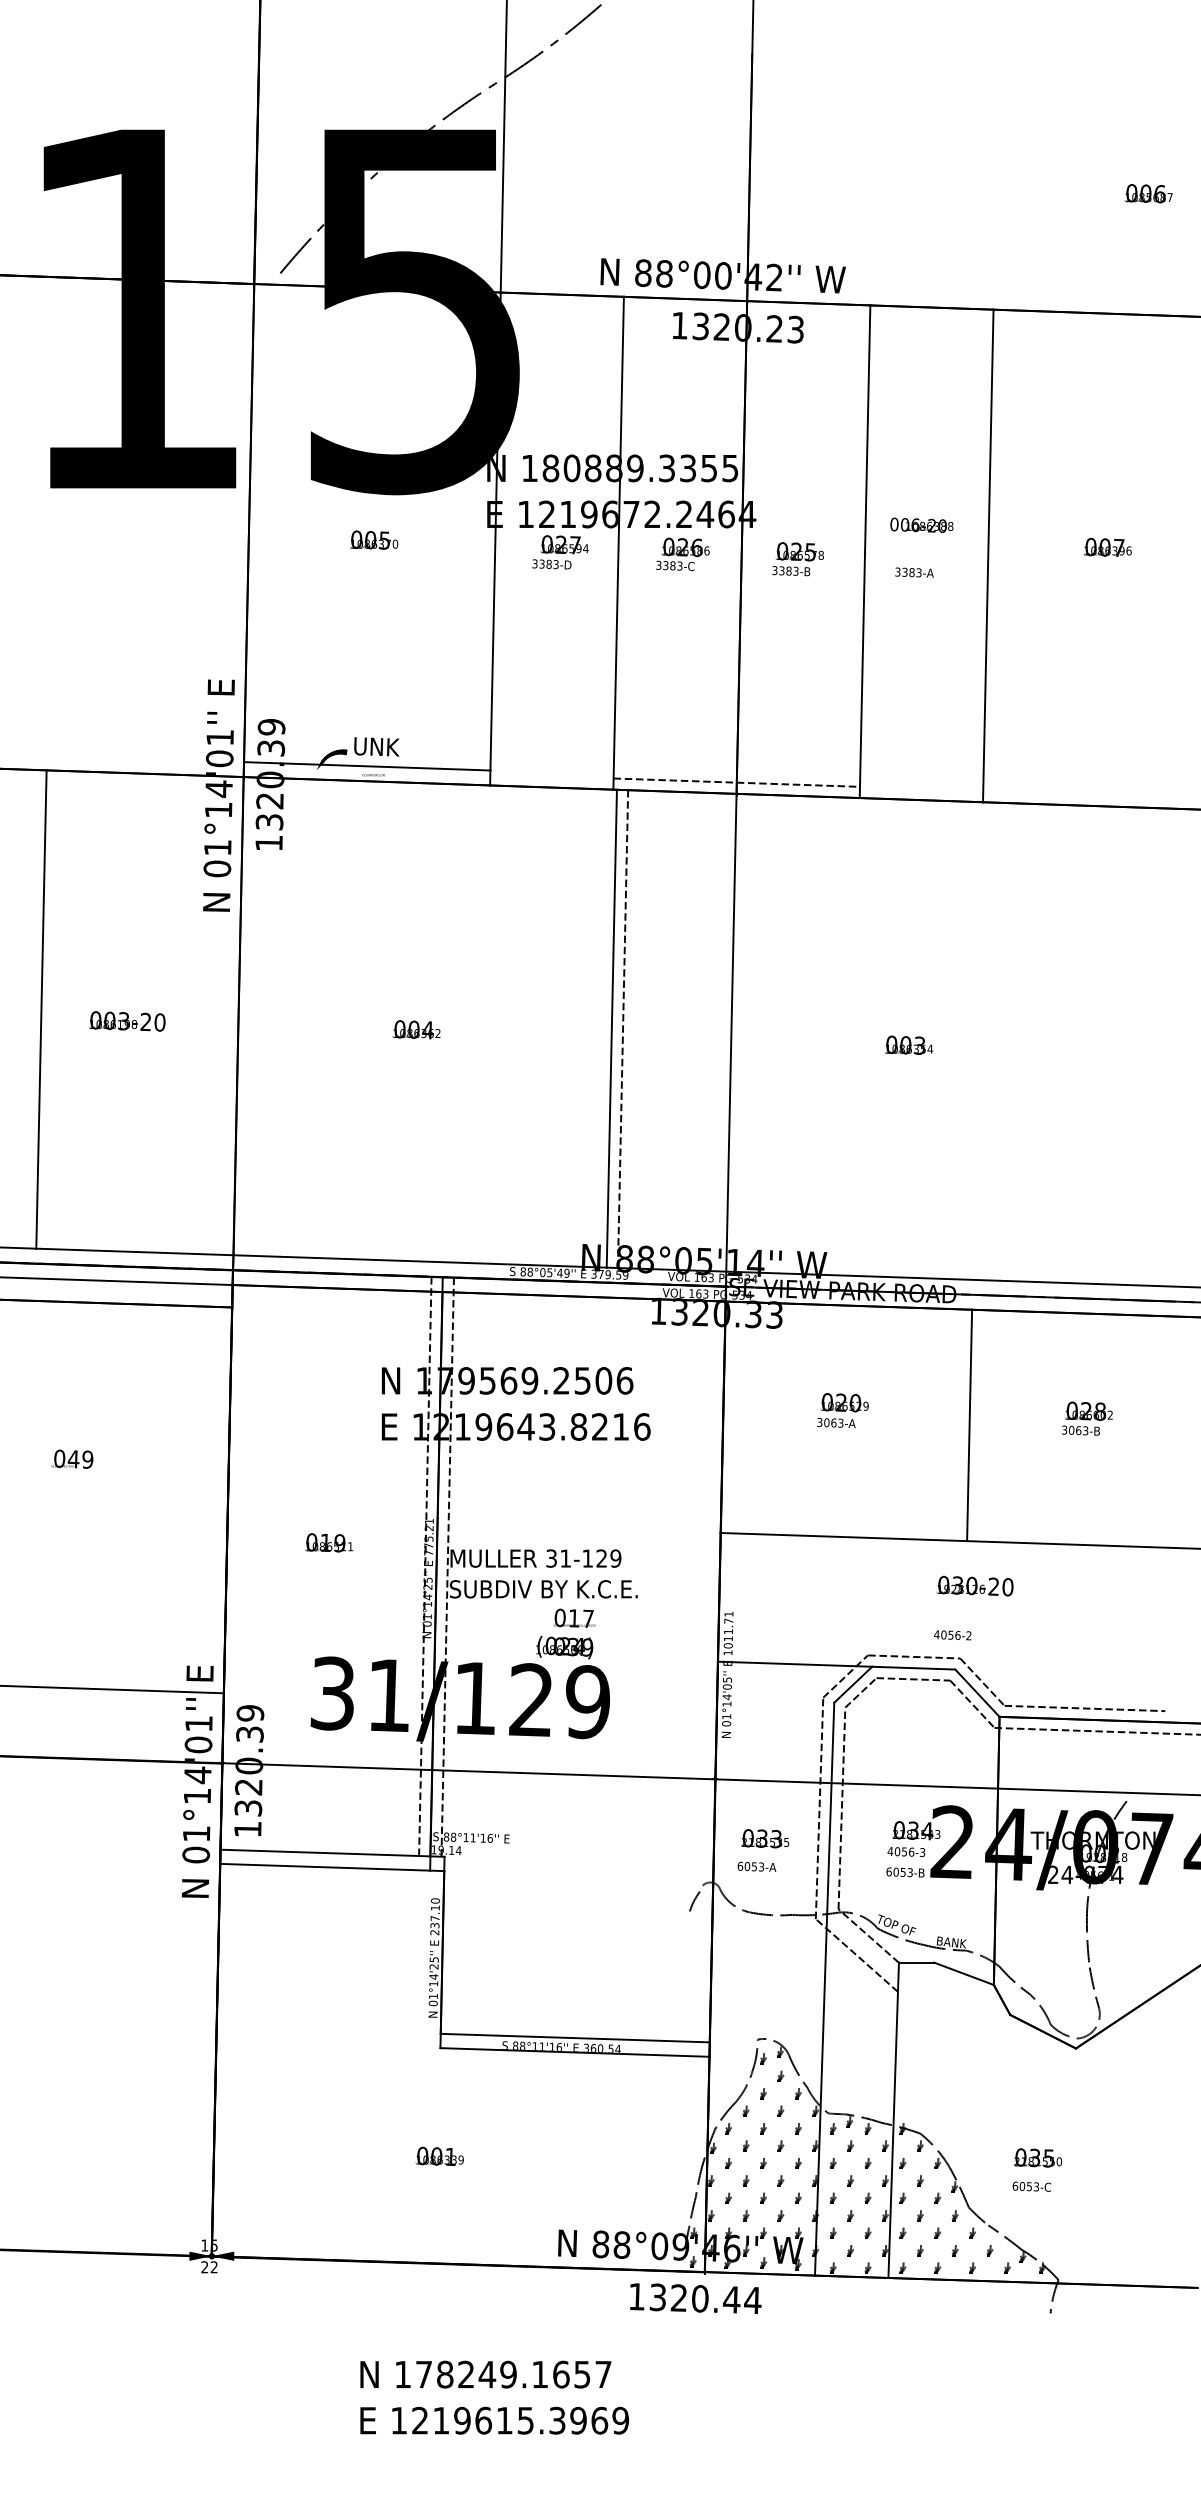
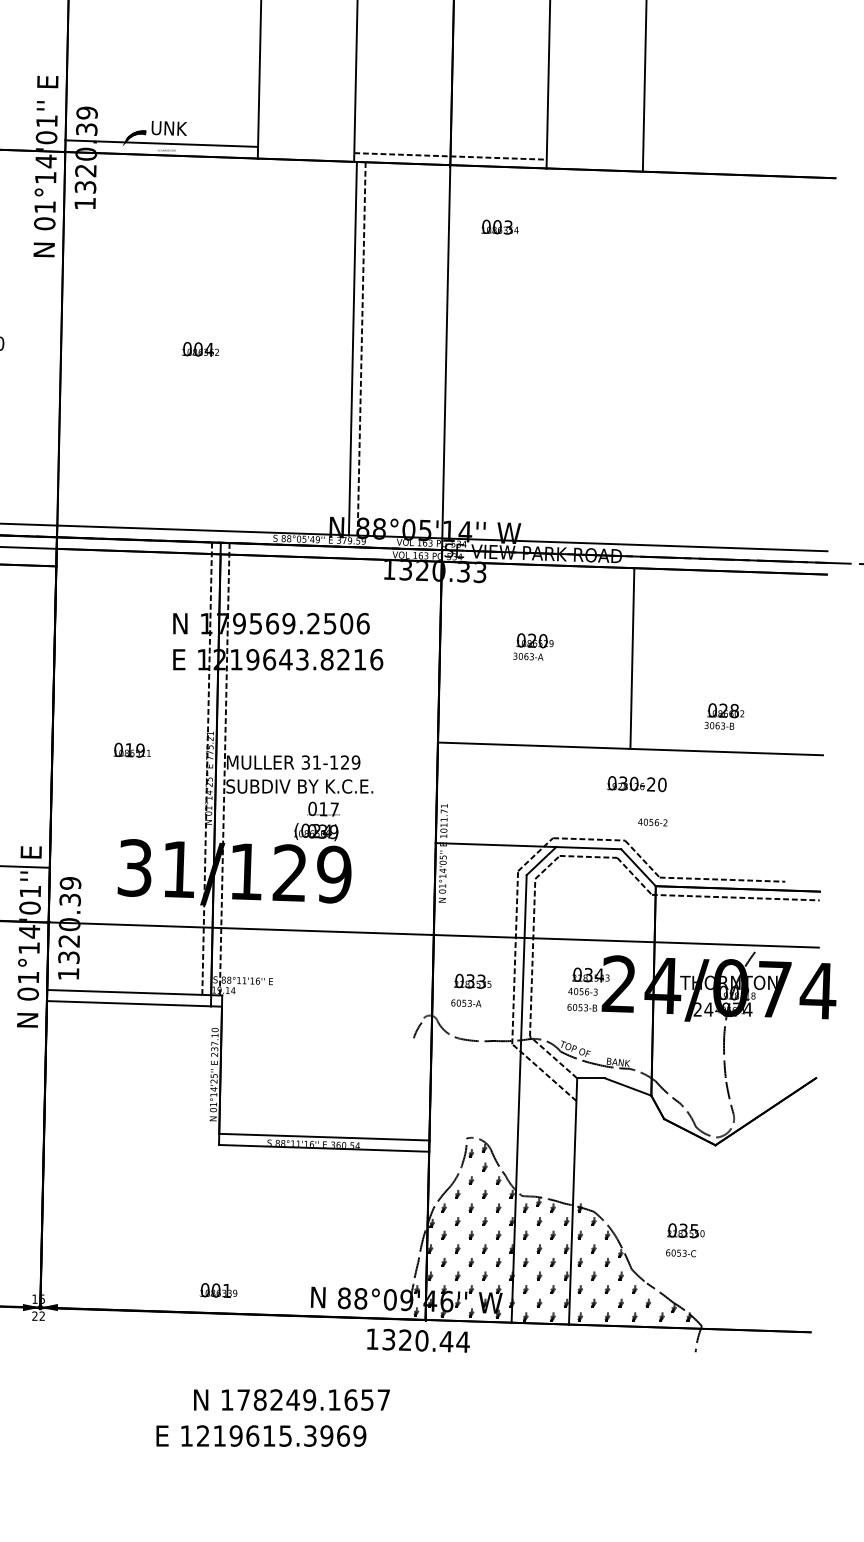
text: (908, 1044) -> (499, 226), moved
text: (1087, 1418) -> (724, 716), moved
text: (952, 1635) -> (652, 822), moved
text: (439, 2155) -> (218, 1289), moved
text: (485, 2374) -> (291, 1399), moved

